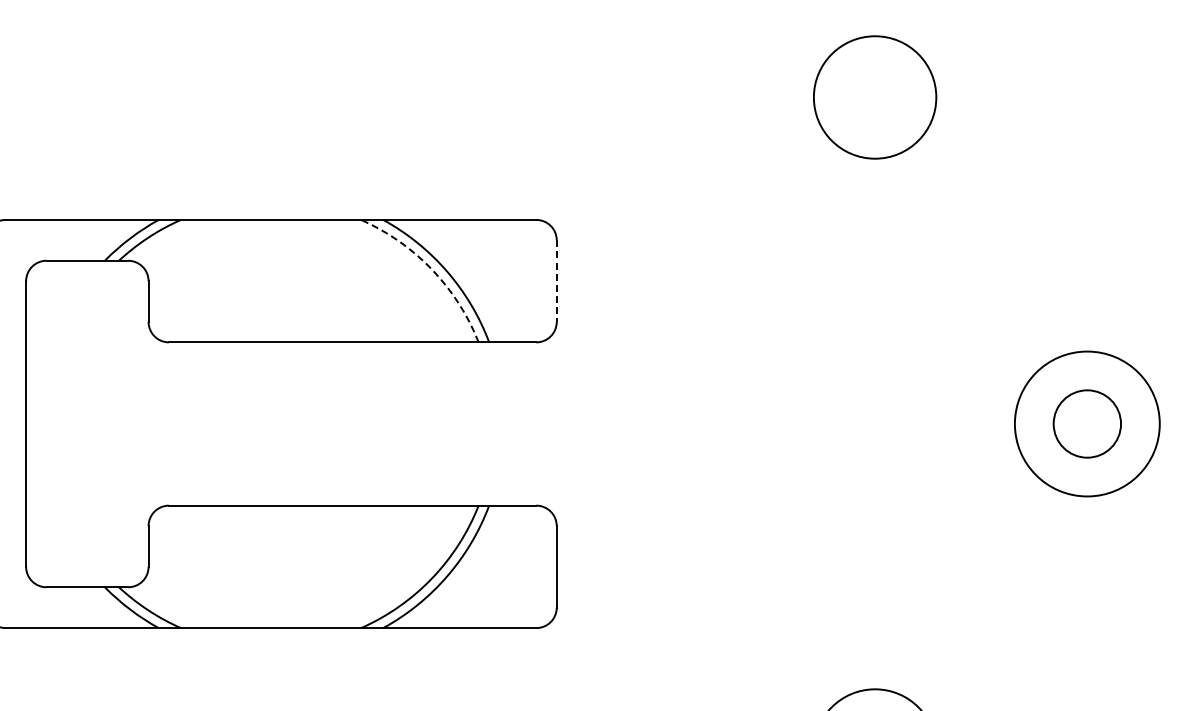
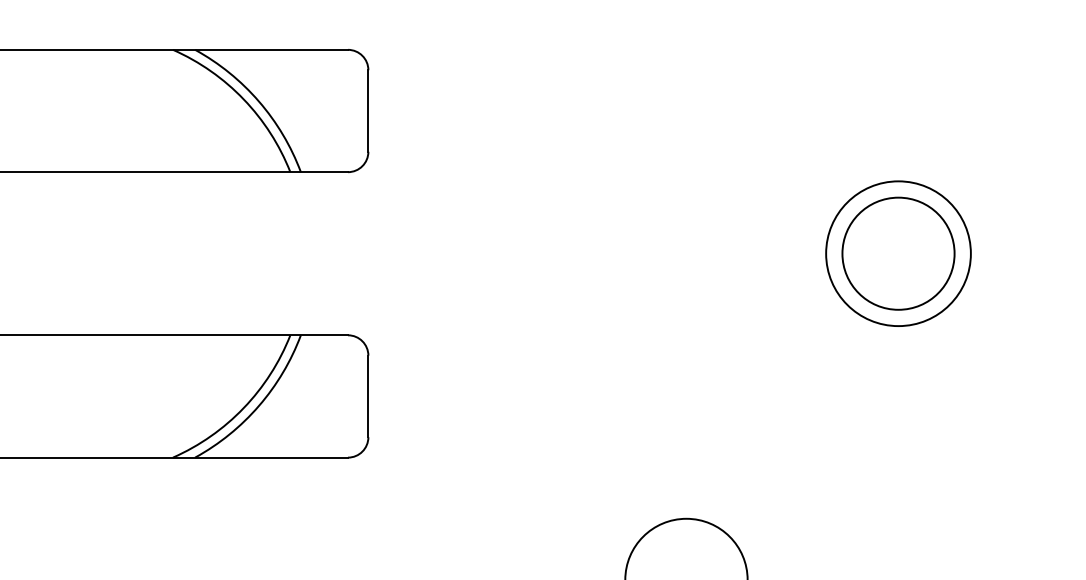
arc: (432, 269) -> (244, 99), dashed -> solid
line: (556, 281) -> (368, 111), dashed -> solid
circle: (1087, 423) -> (898, 253), size x1.67

